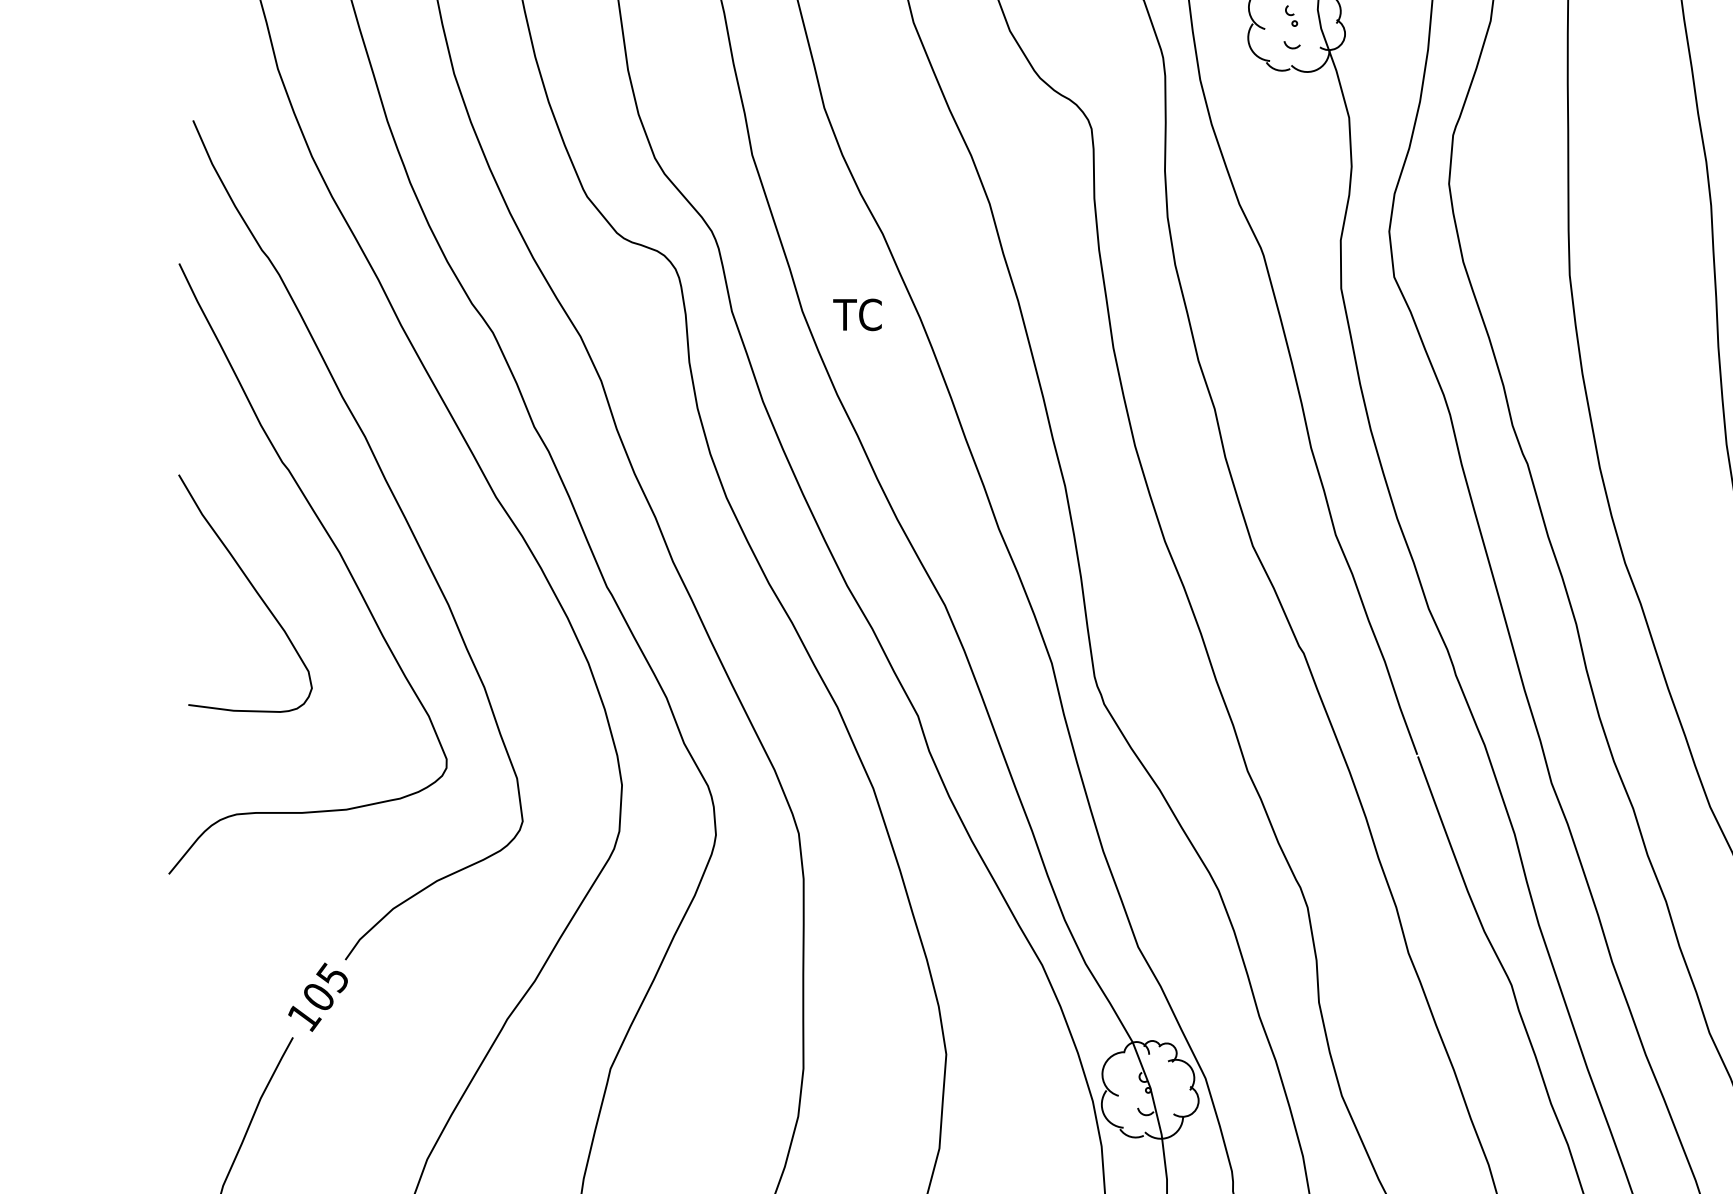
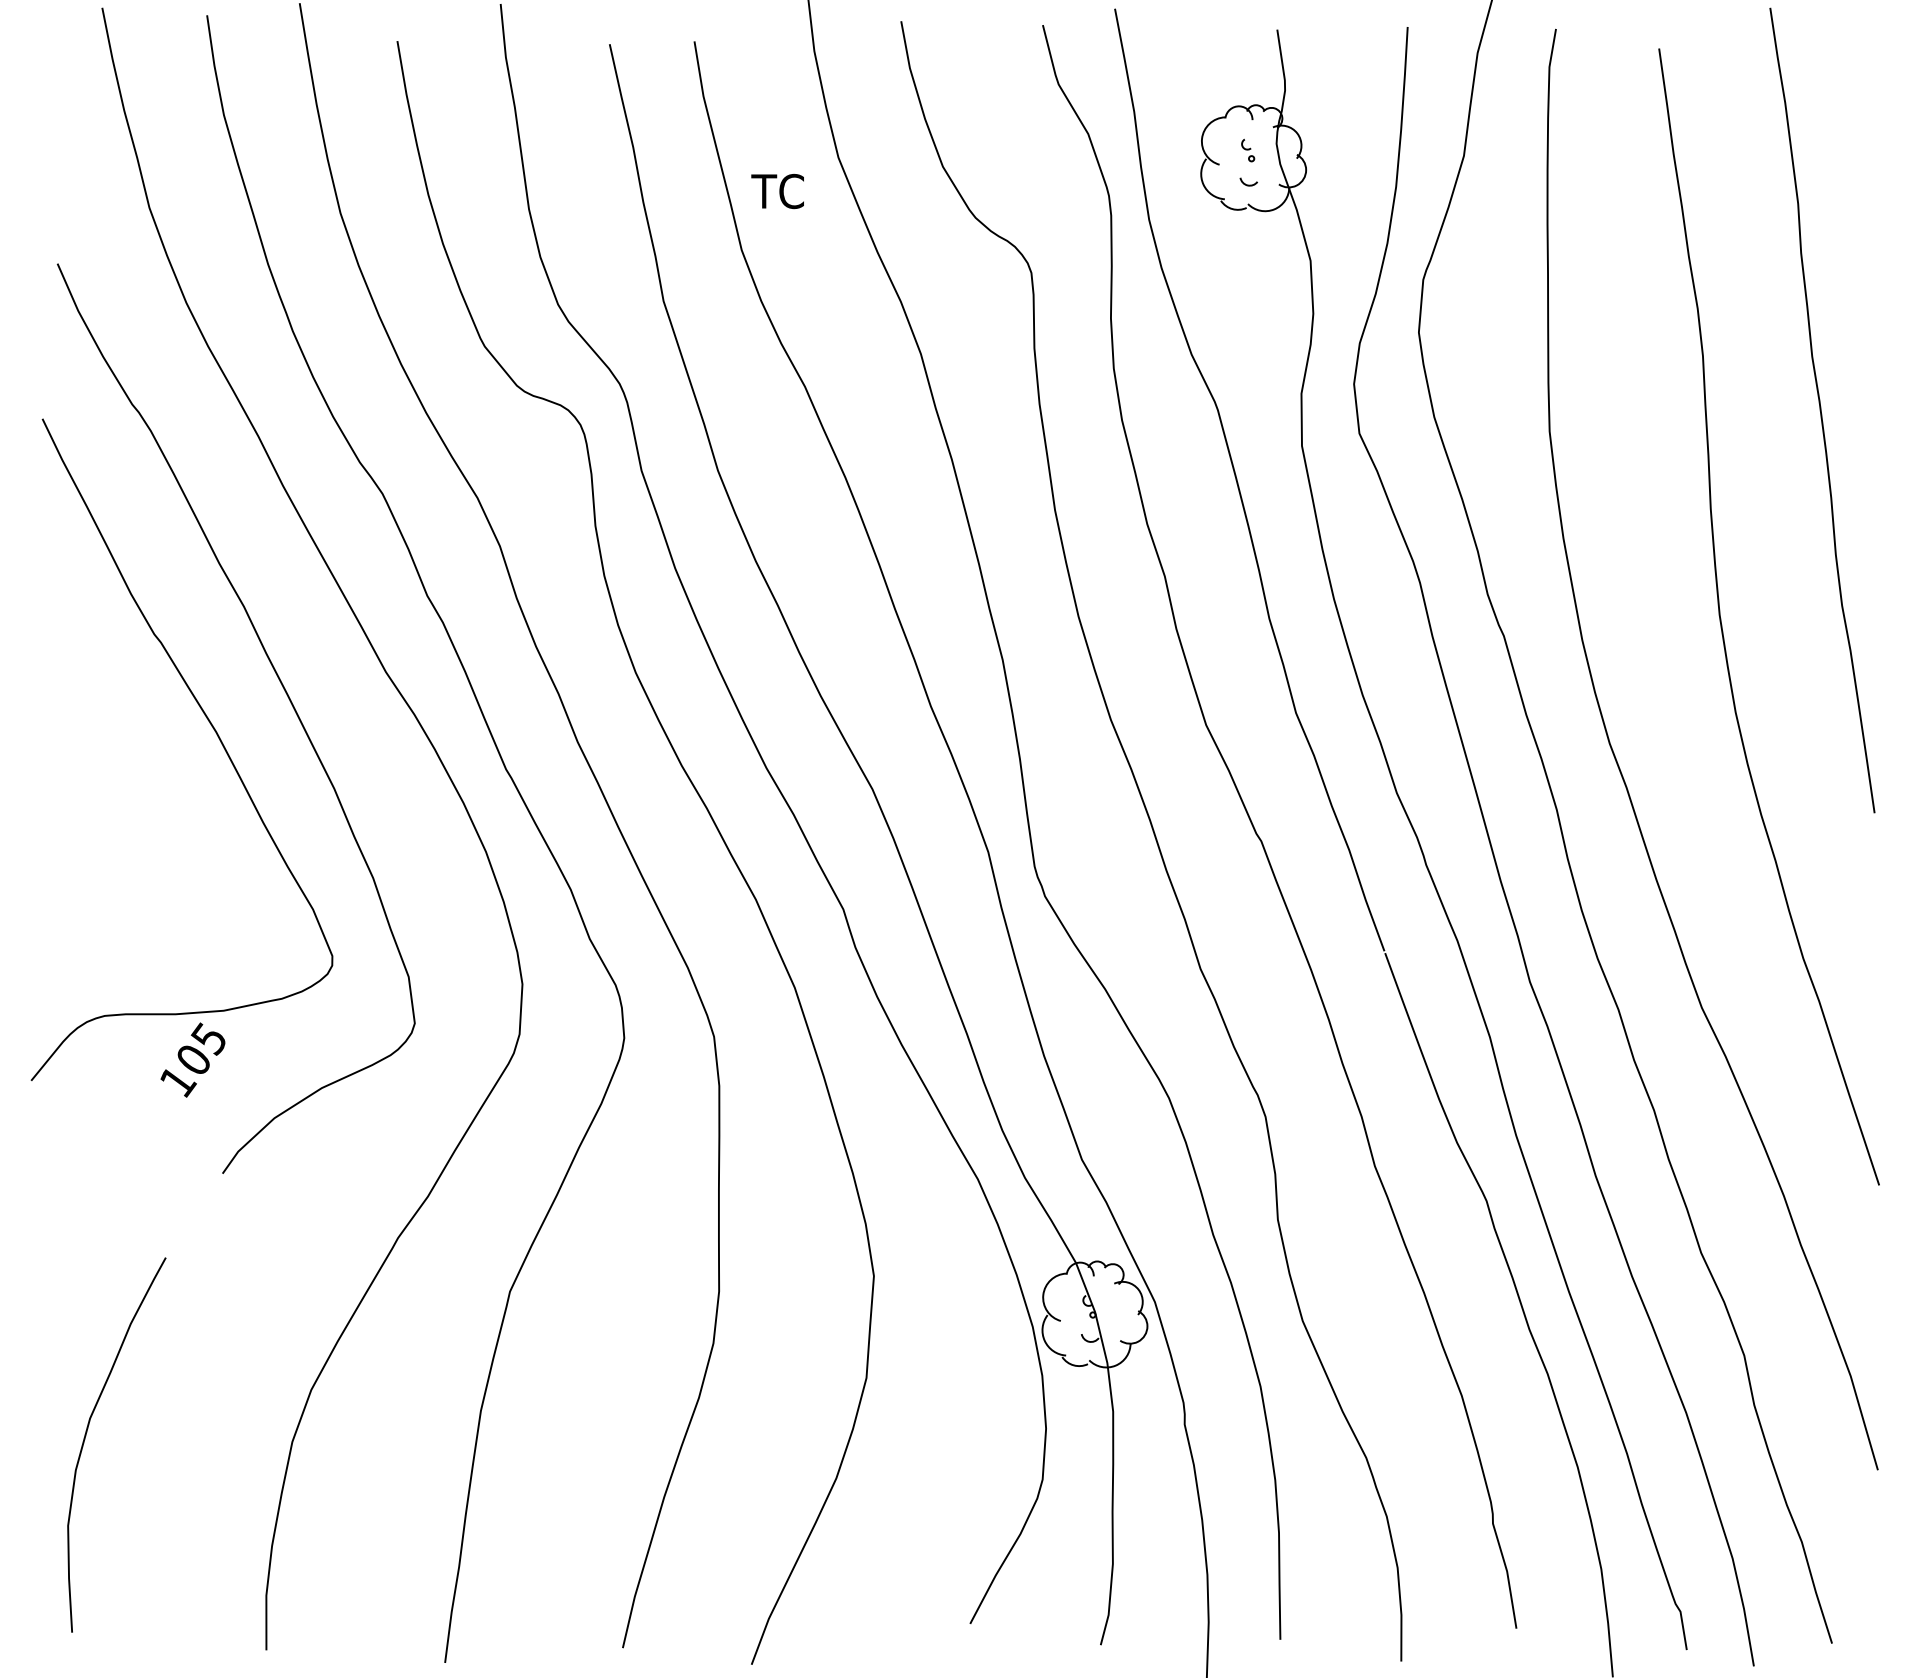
text: (857, 314) -> (777, 191), moved
curve: (253, 589) -> (123, 772), removed
text: (317, 996) -> (192, 1059), moved

